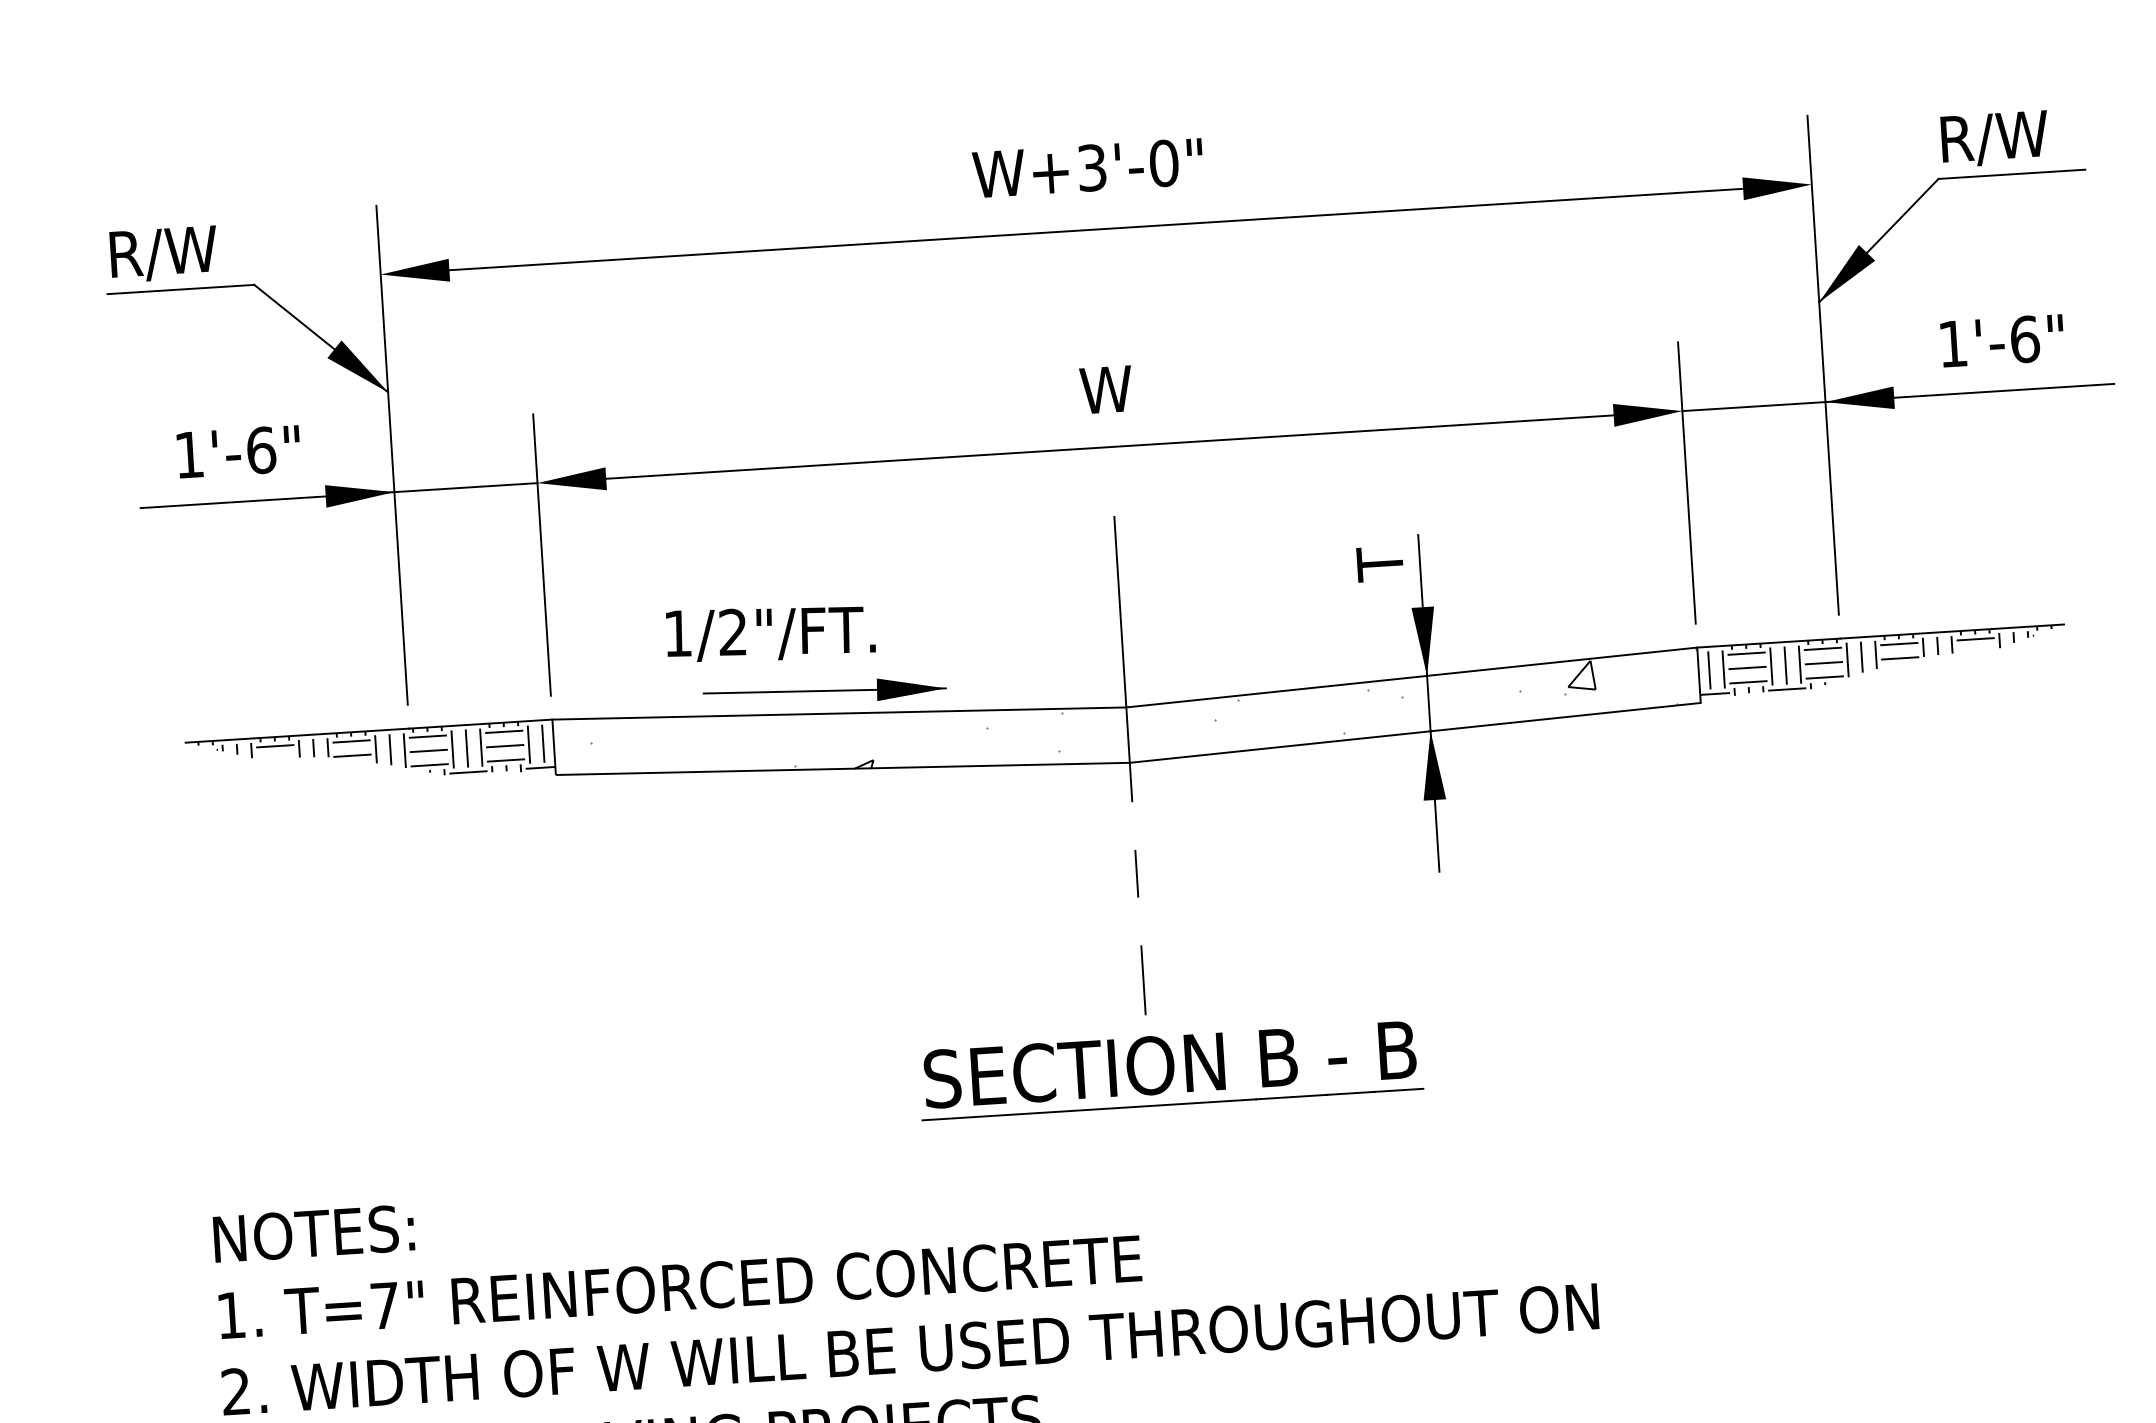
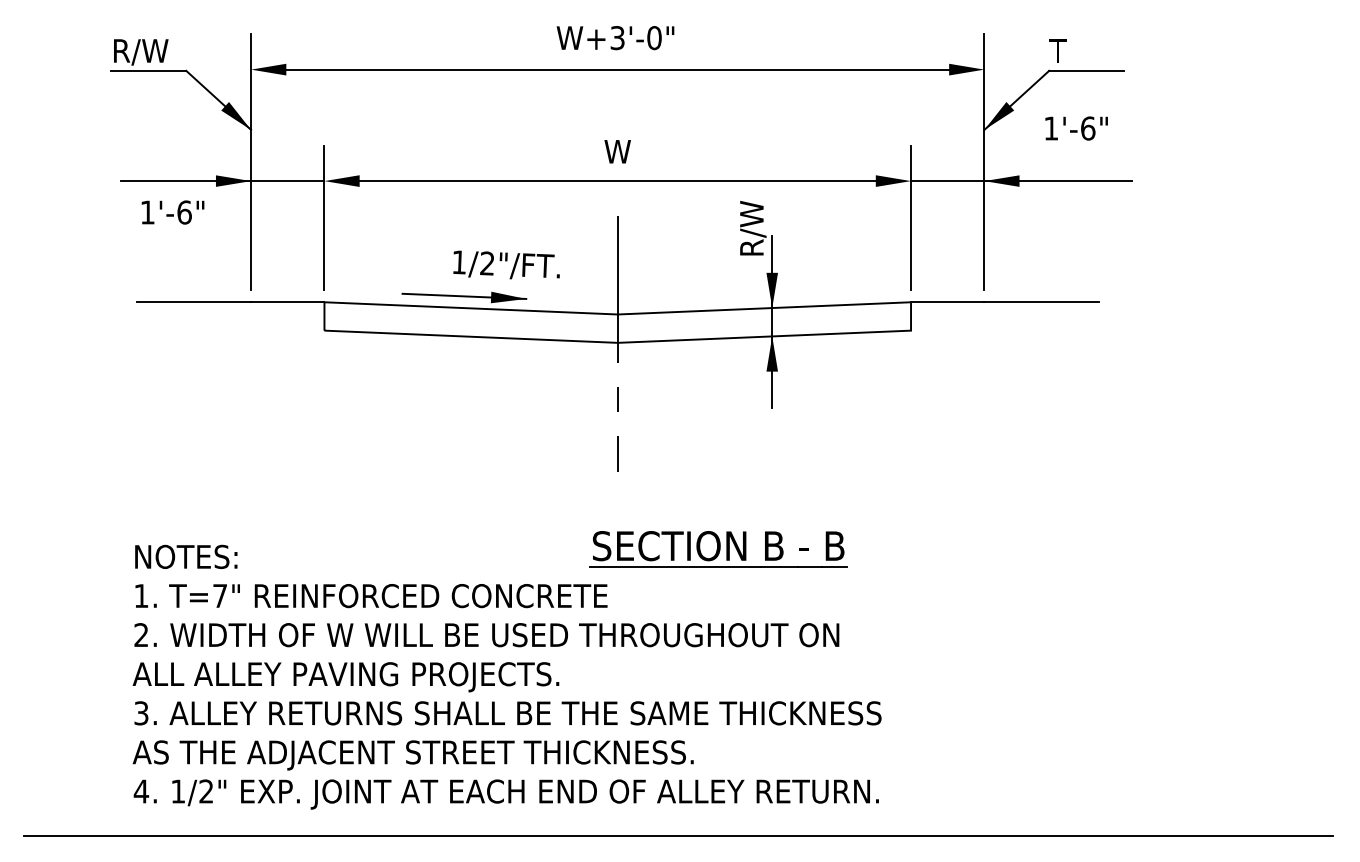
text: (1991, 139) -> (1077, 52), R/W -> T
text: (2002, 340) -> (1076, 128), moved
text: (237, 451) -> (172, 212), moved
text: (1380, 522) -> (753, 228), T -> R/W
text: (770, 631) -> (506, 264), moved
hatch: (1875, 662) -> (1001, 315), removed
hatch: (1144, 718) -> (626, 320), removed
hatch: (376, 756) -> (233, 315), removed
part: (1170, 1071) -> (718, 549), moved

